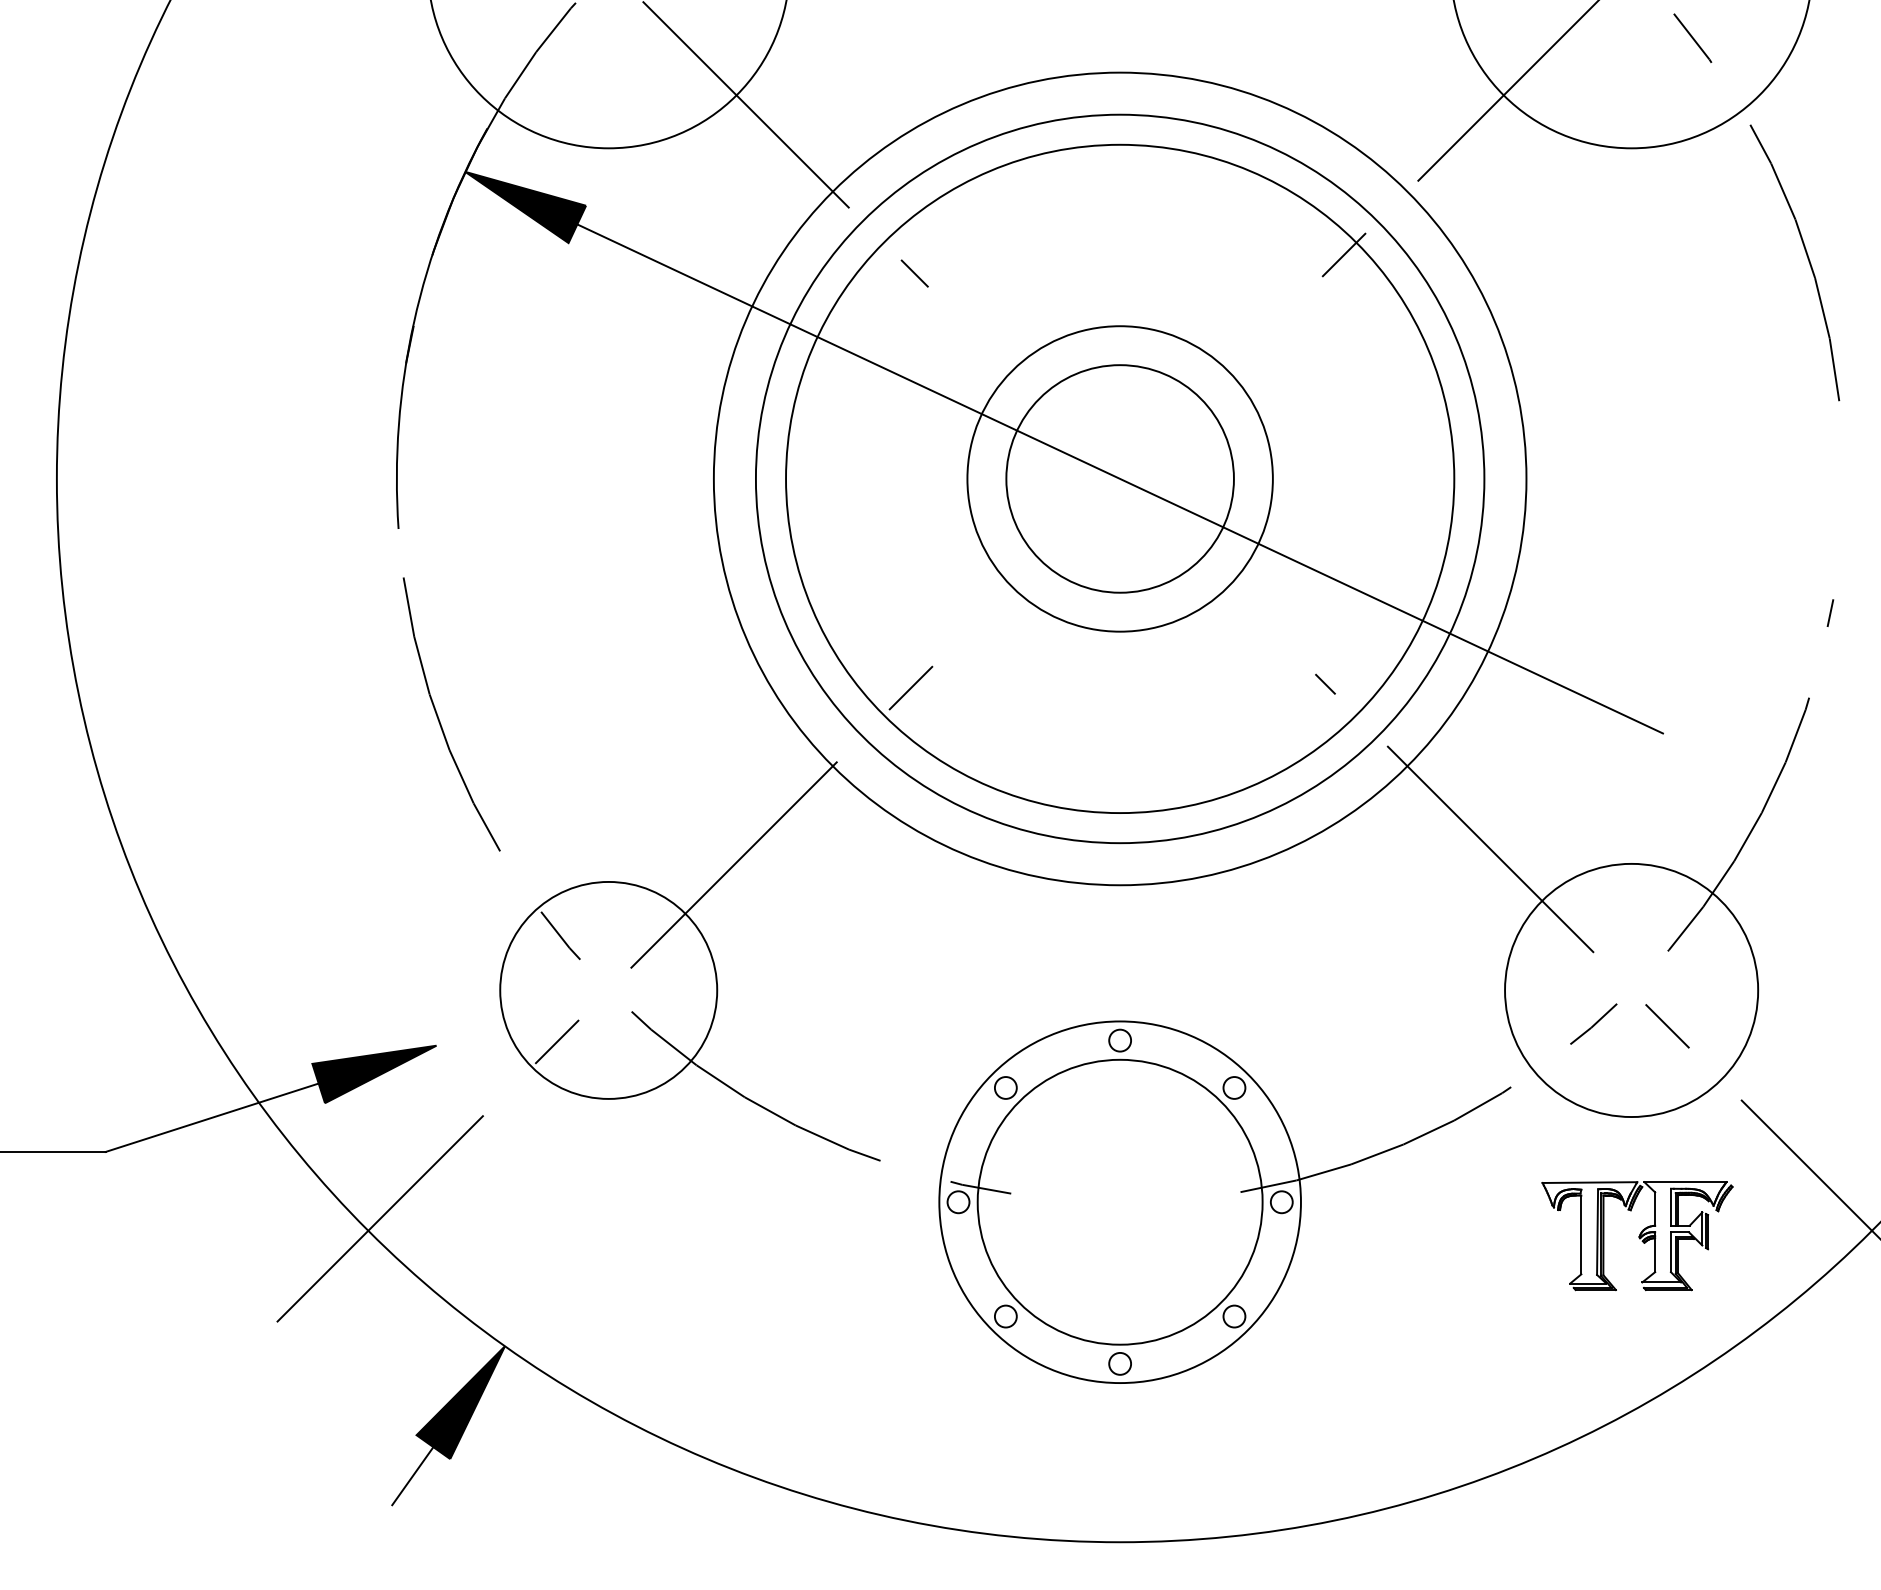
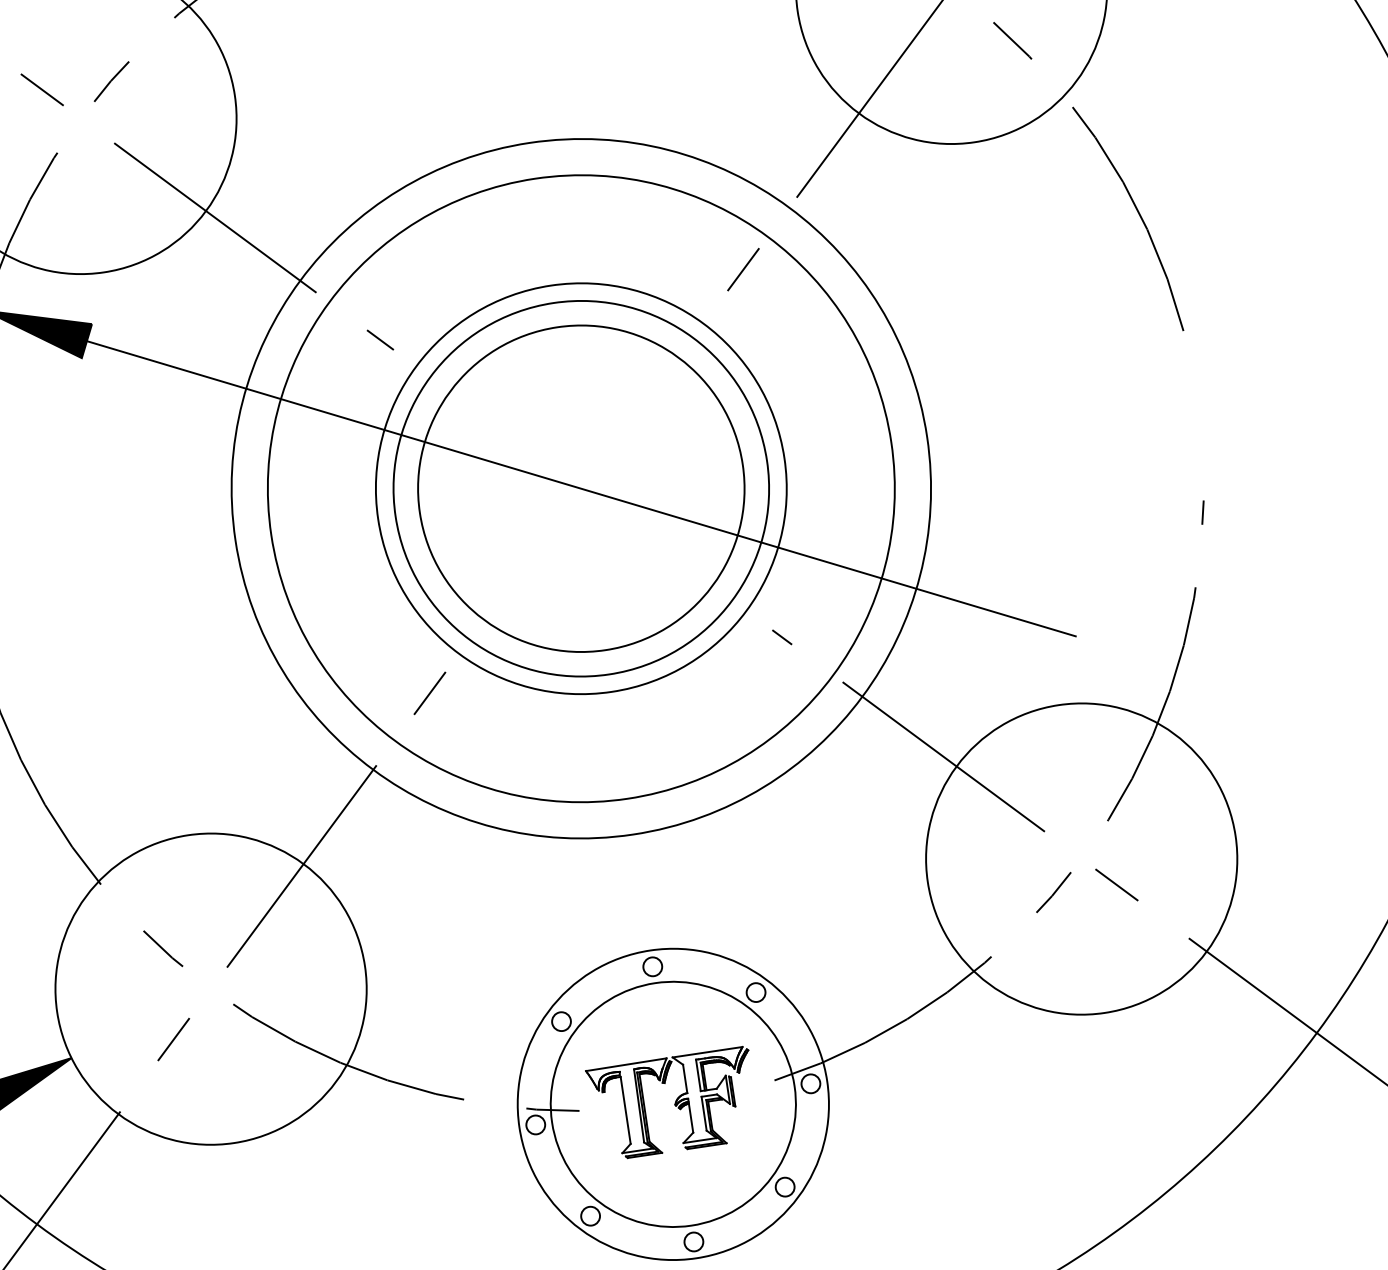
circle: (1119, 478) -> (580, 488), size x0.71
circle: (1119, 478) -> (580, 488), size x1.43
circle: (1119, 478) -> (580, 488), size x1.67
circle: (608, 990) -> (210, 989), size x1.67
circle: (1631, 990) -> (1081, 859), size x1.43
part: (1637, 1236) -> (673, 1104), moved

